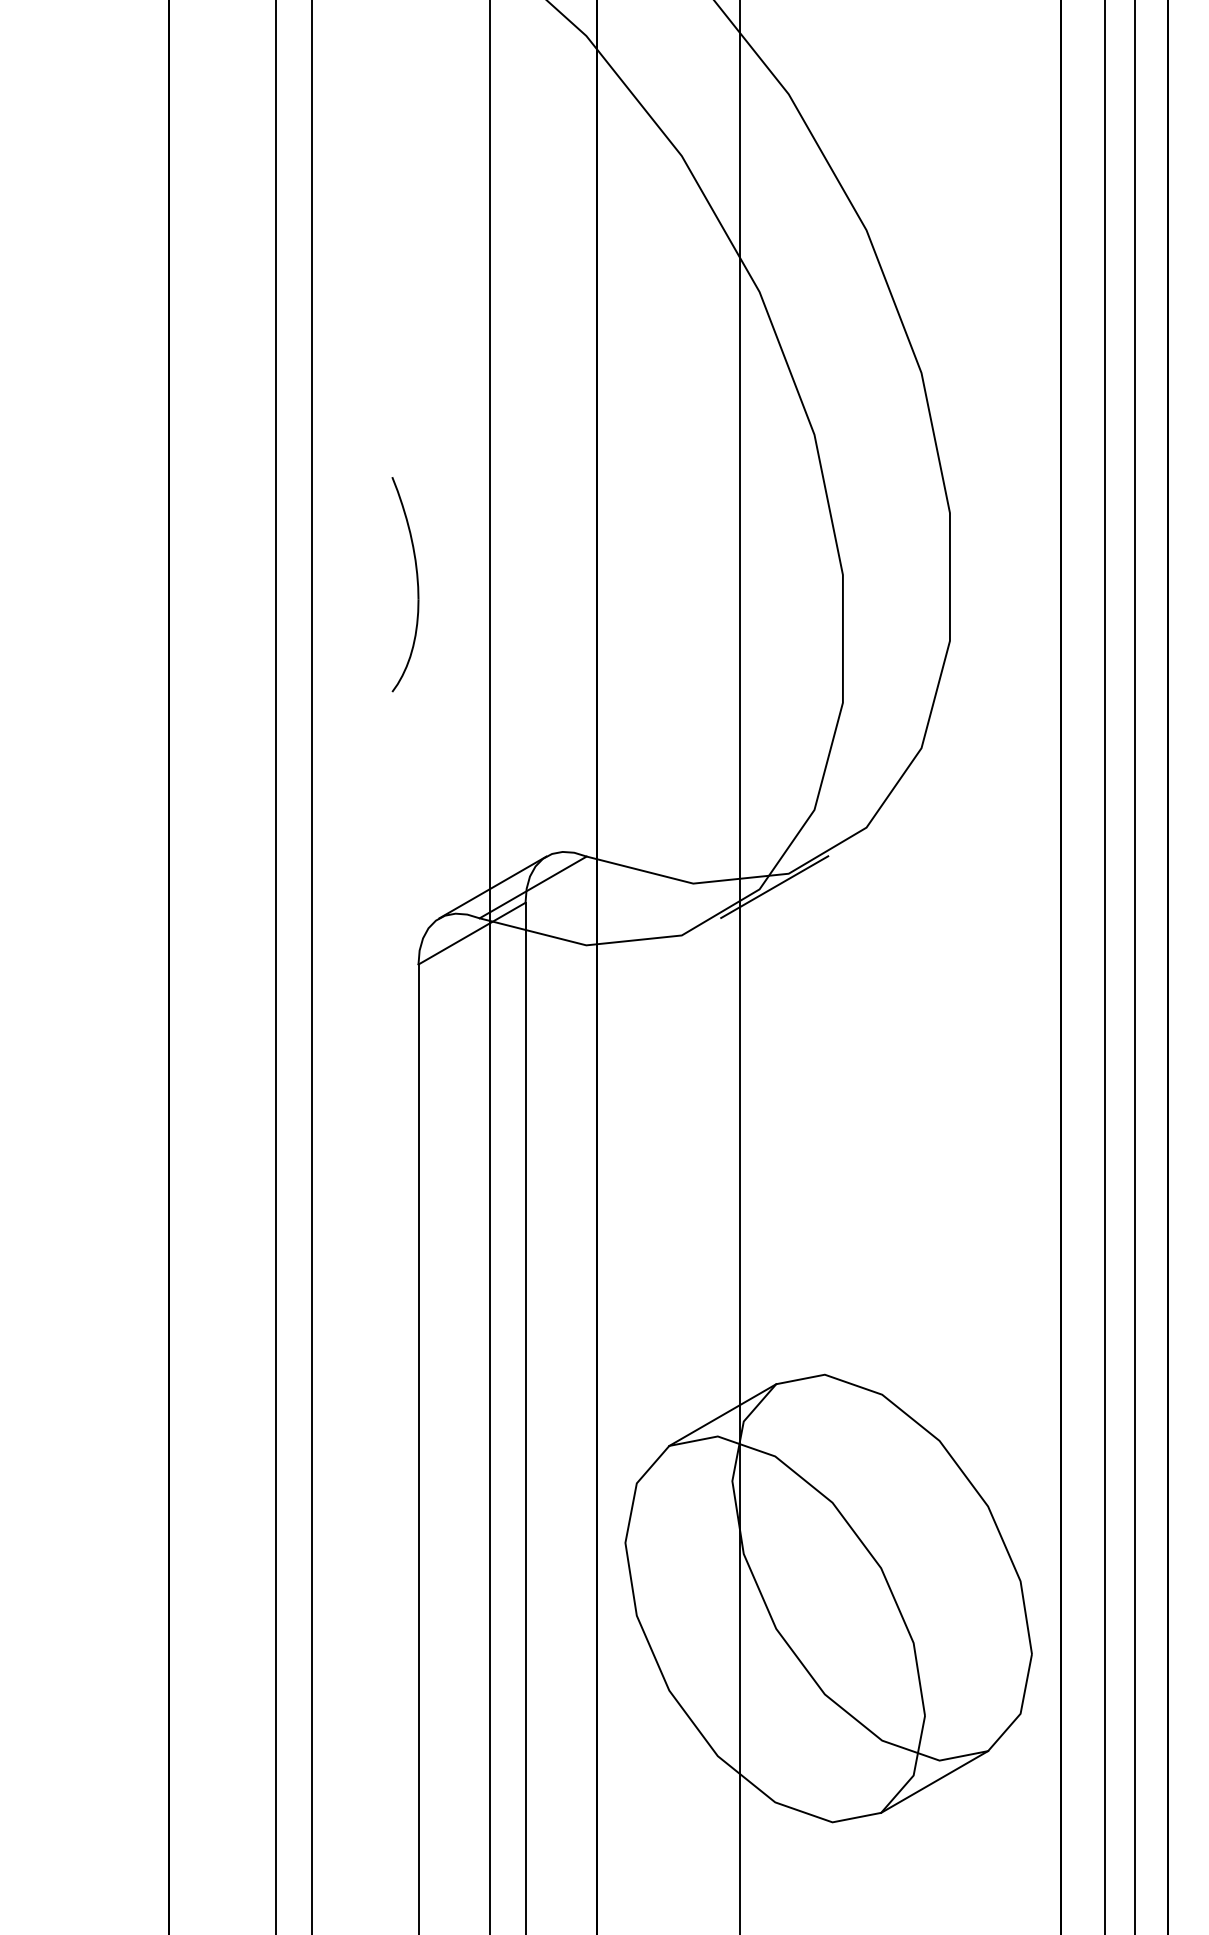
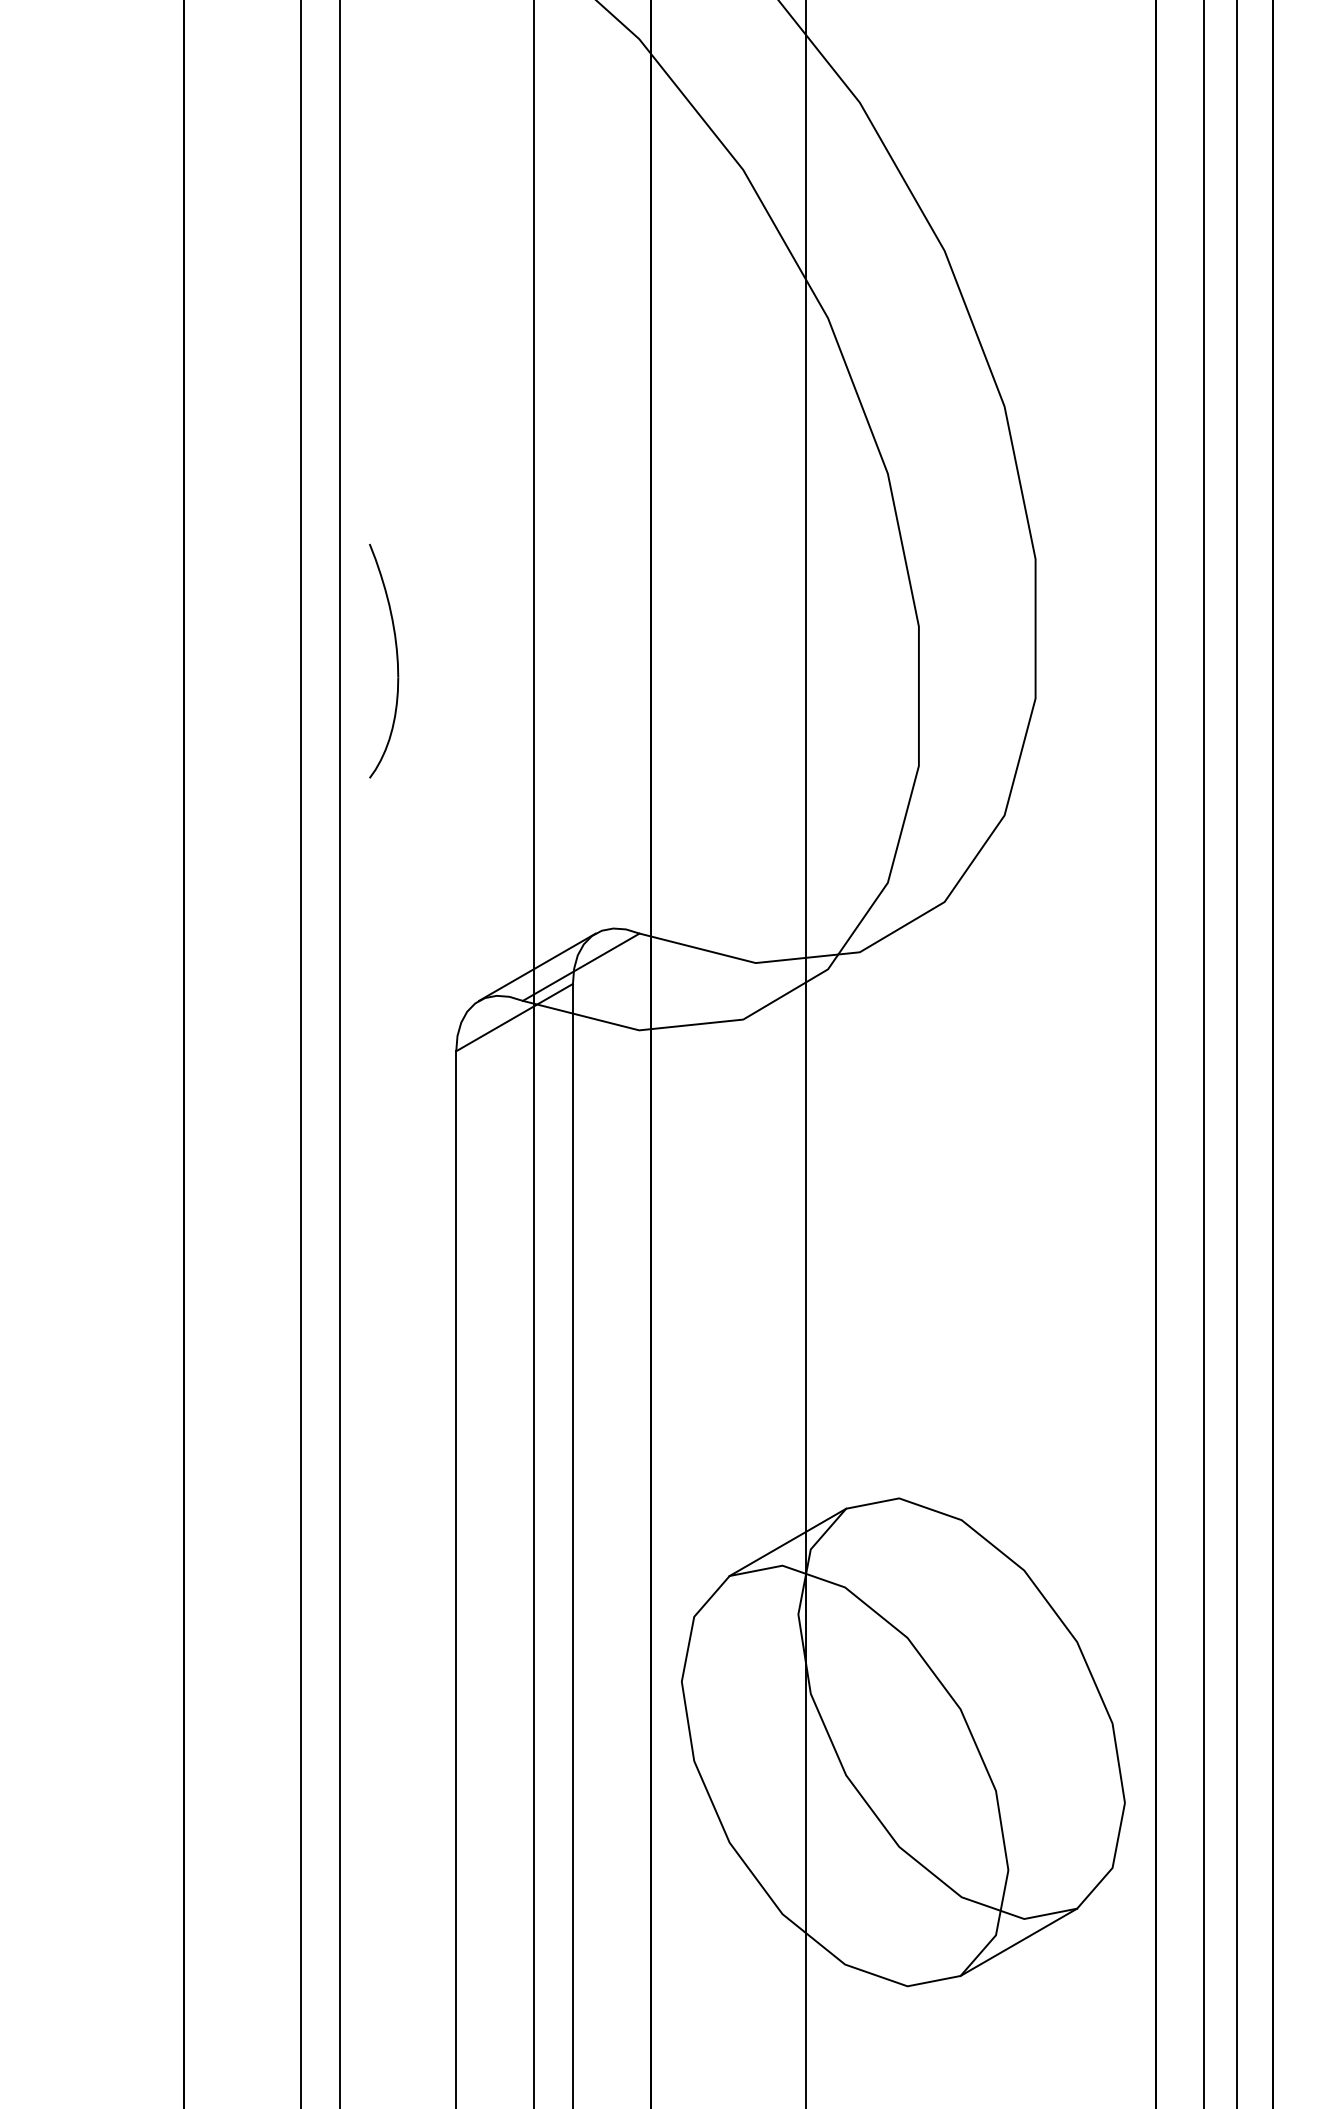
part: (416, 584) -> (396, 660), moved
line: (774, 886) -> (844, 966), removed

